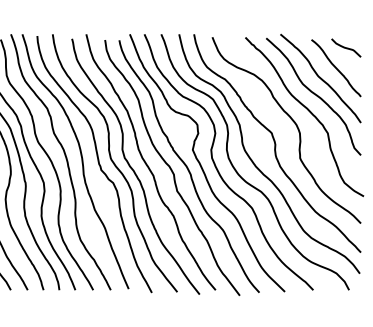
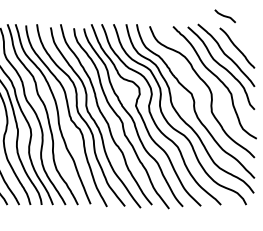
curve: (346, 47) -> (225, 15), moved

